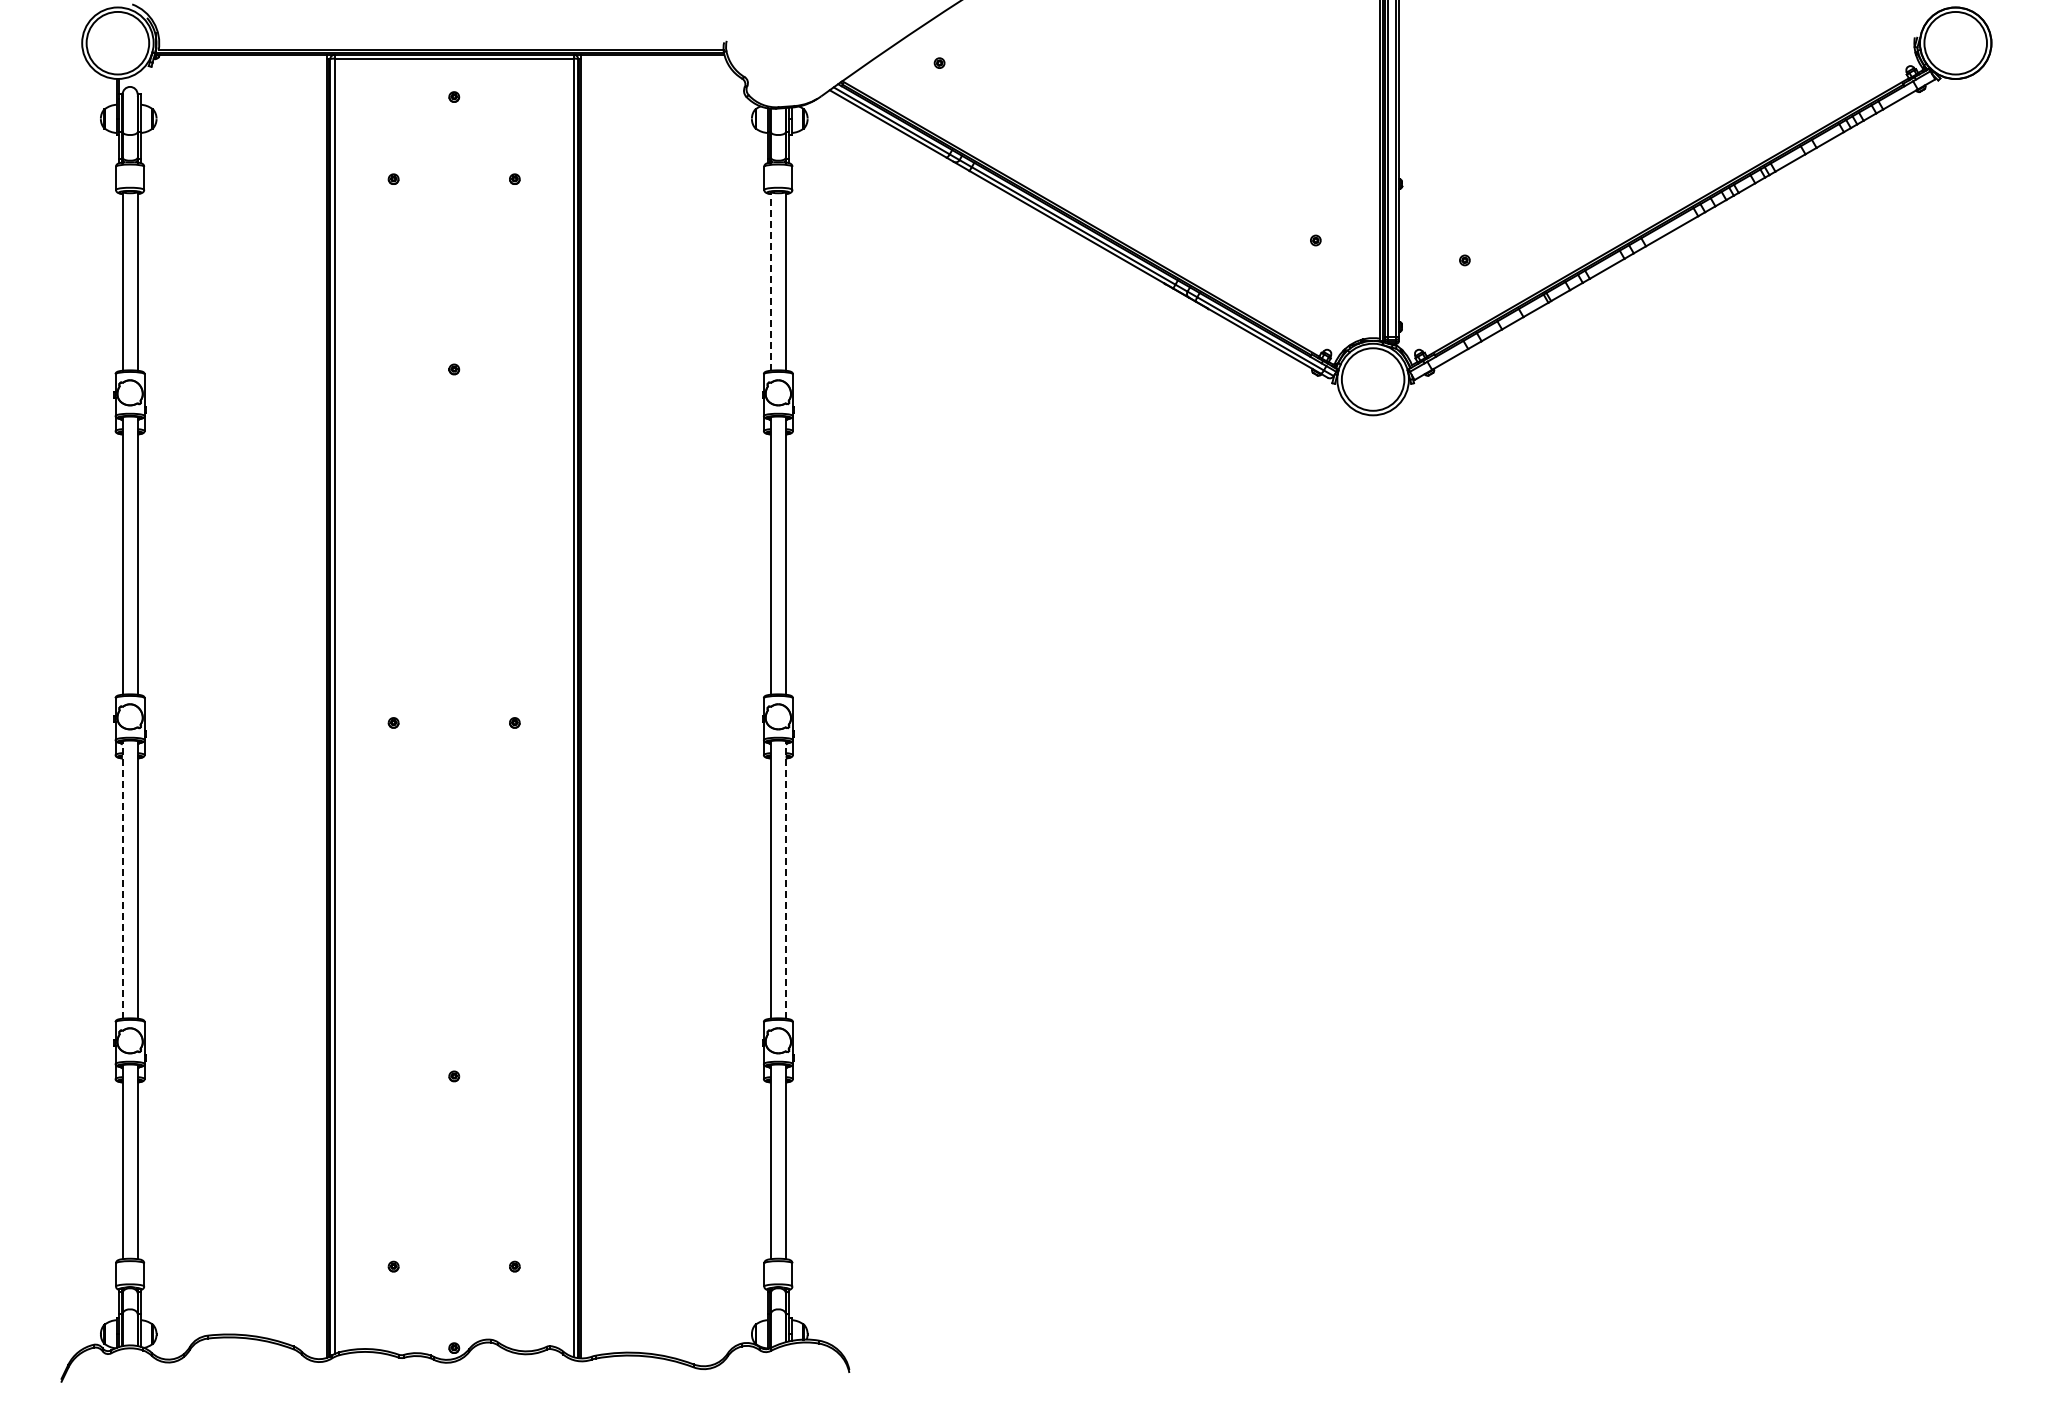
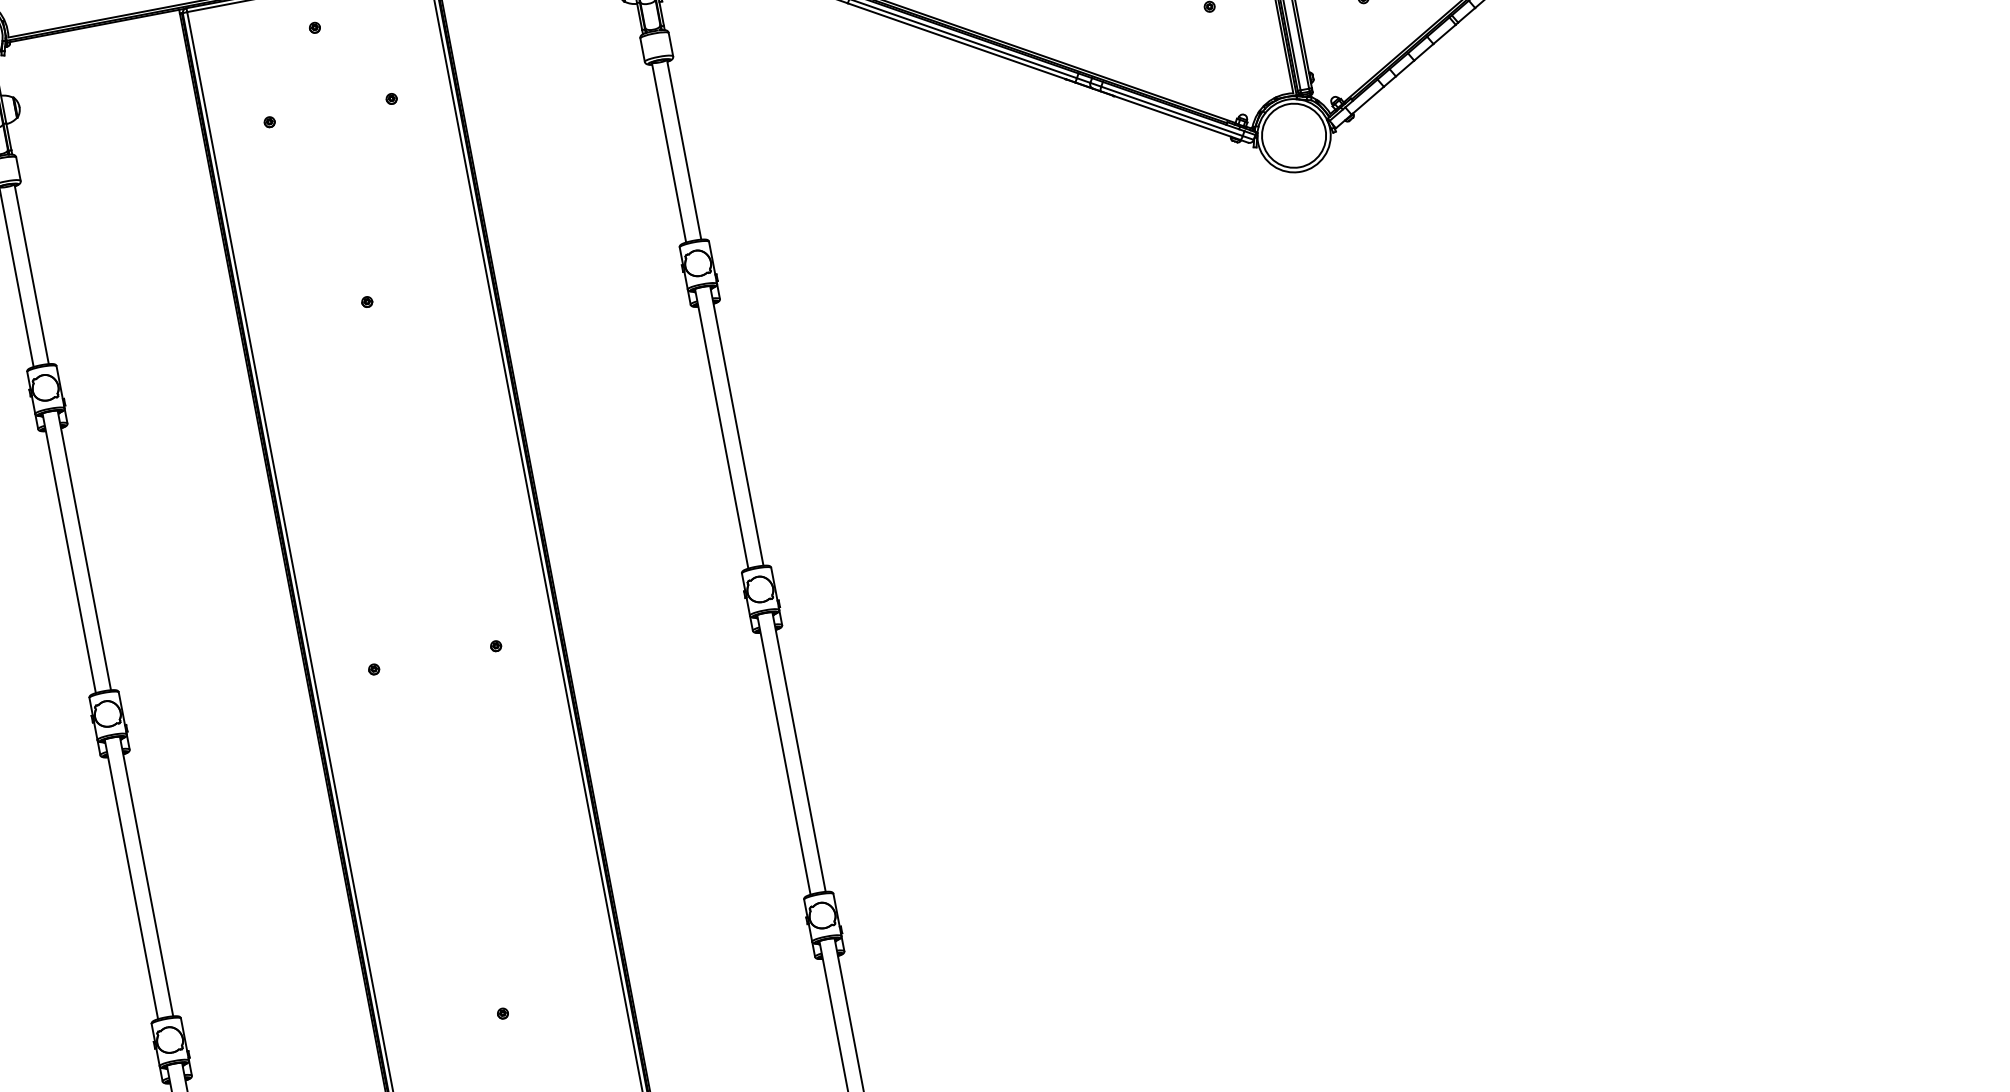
line: (770, 280) -> (668, 151), dashed -> solid
line: (122, 879) -> (131, 879), dashed -> solid
line: (785, 879) -> (798, 751), dashed -> solid

